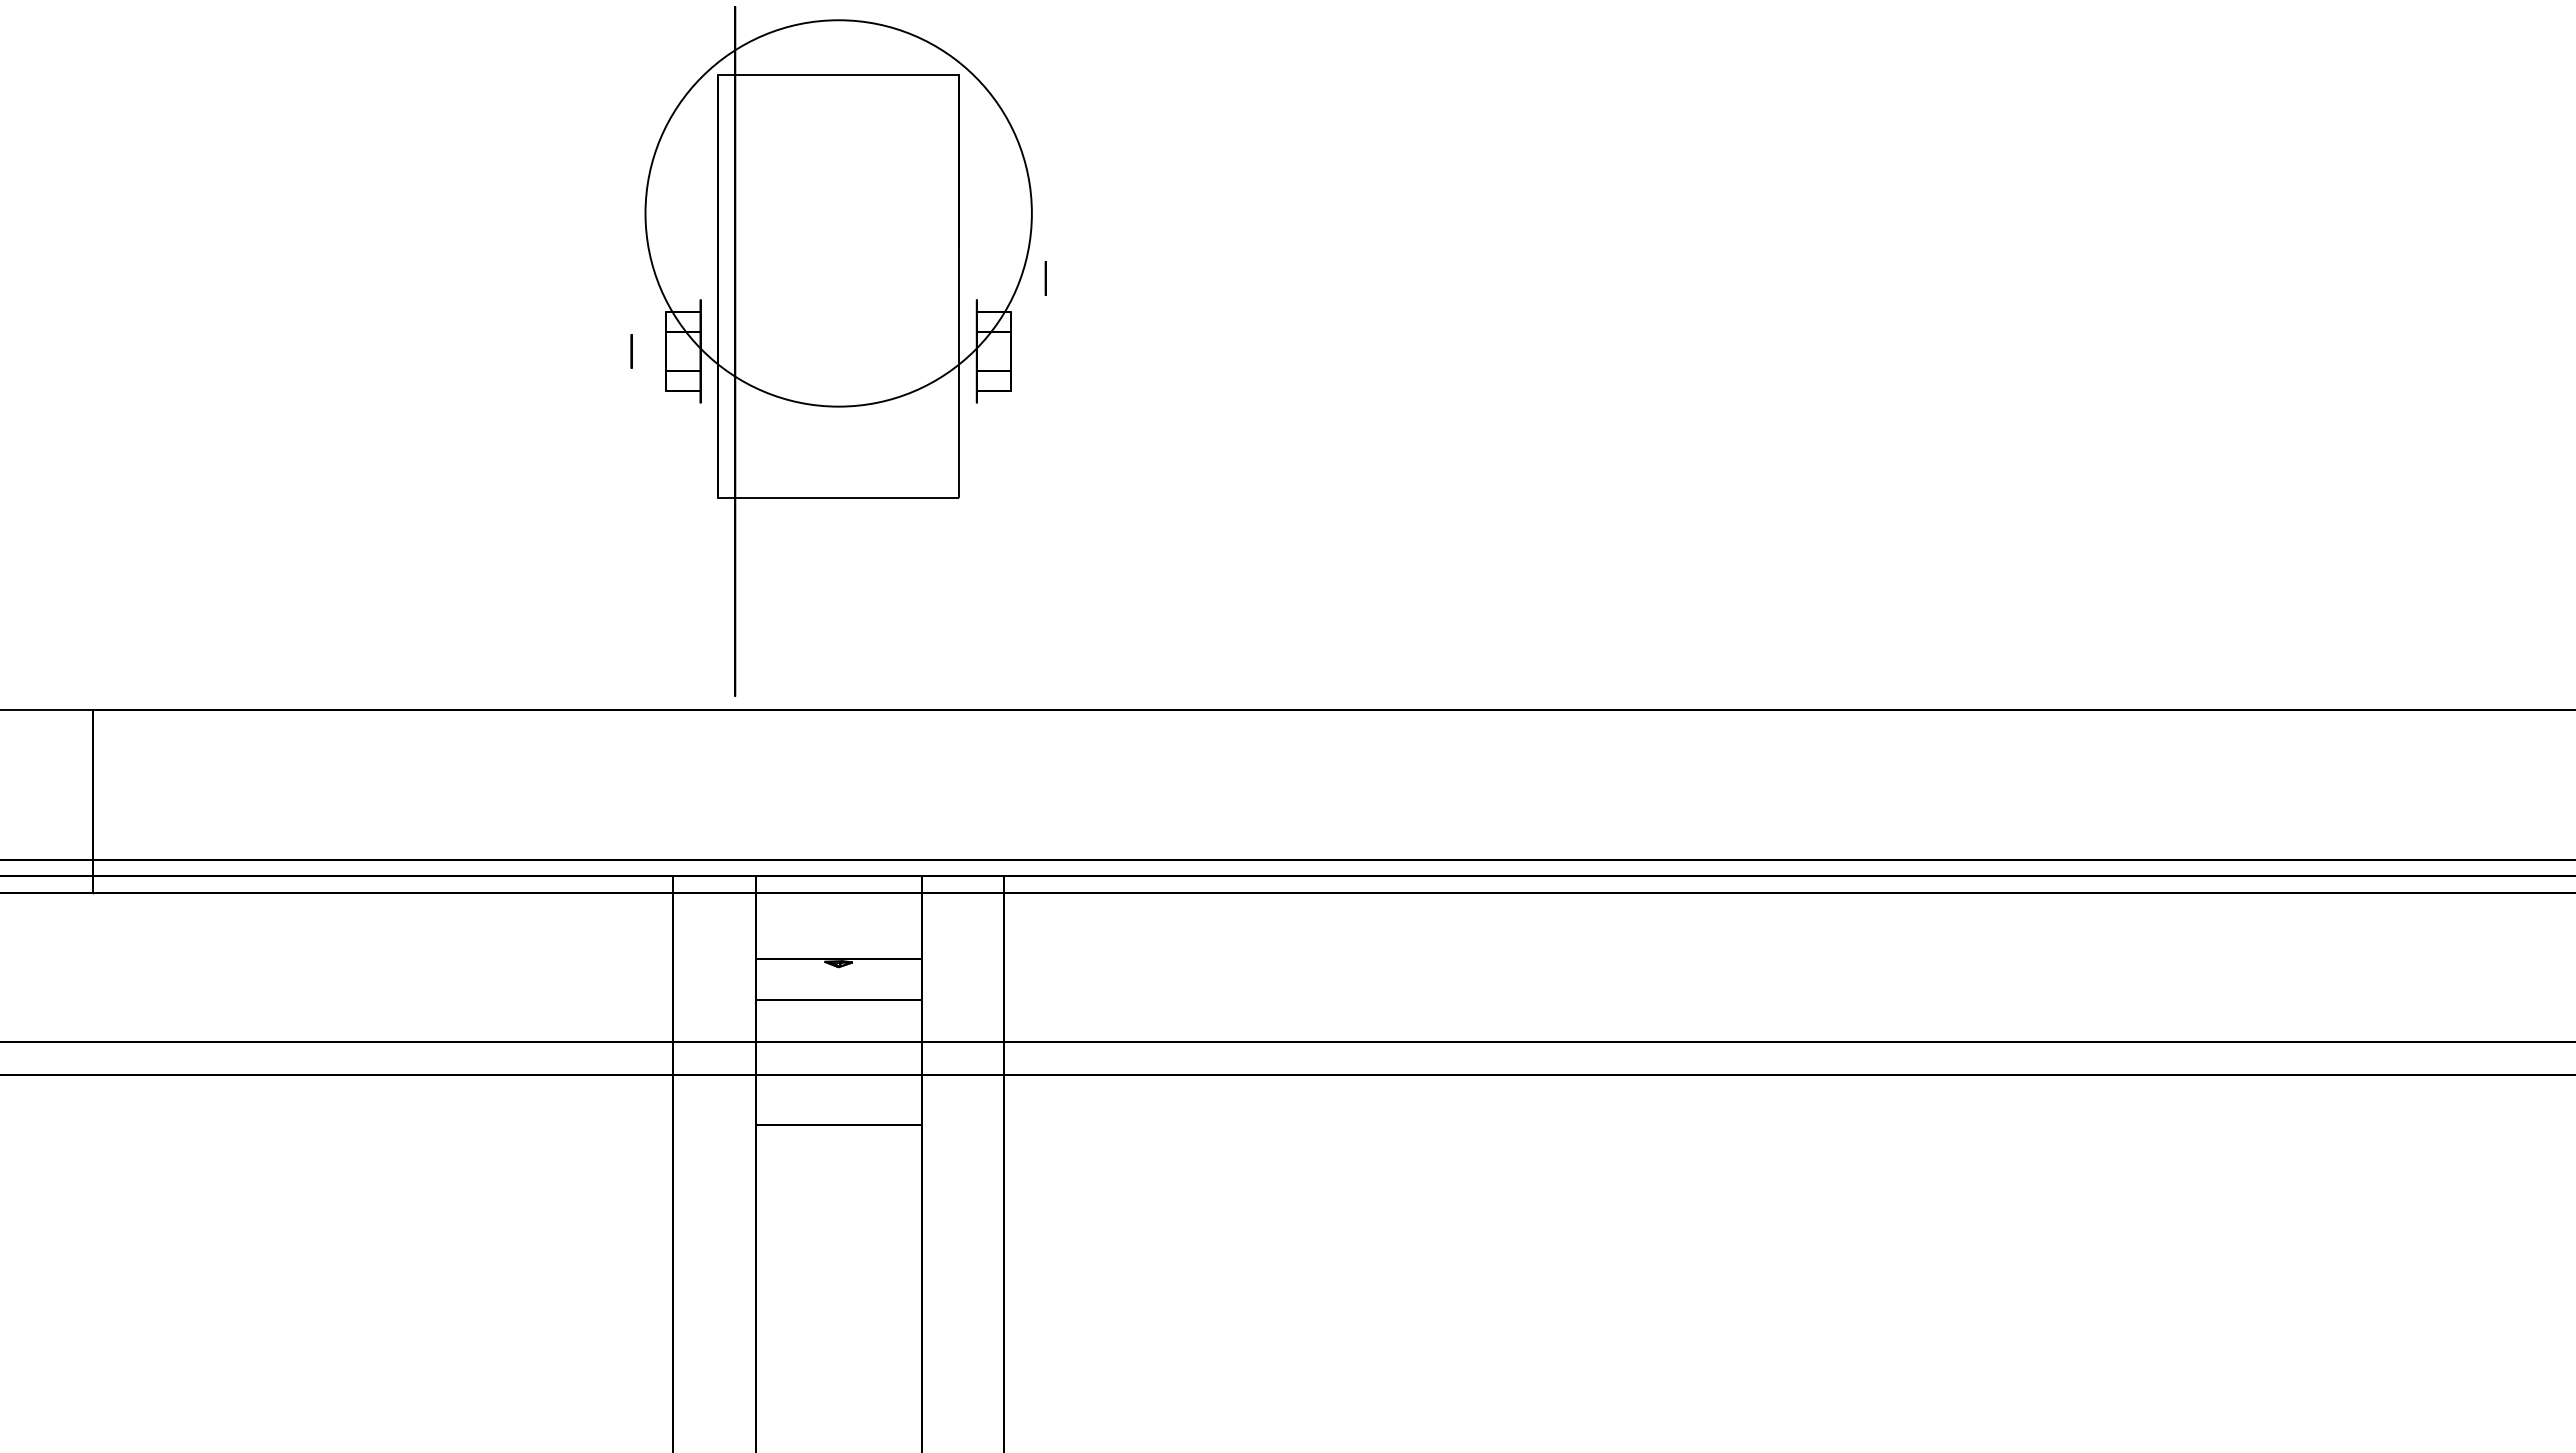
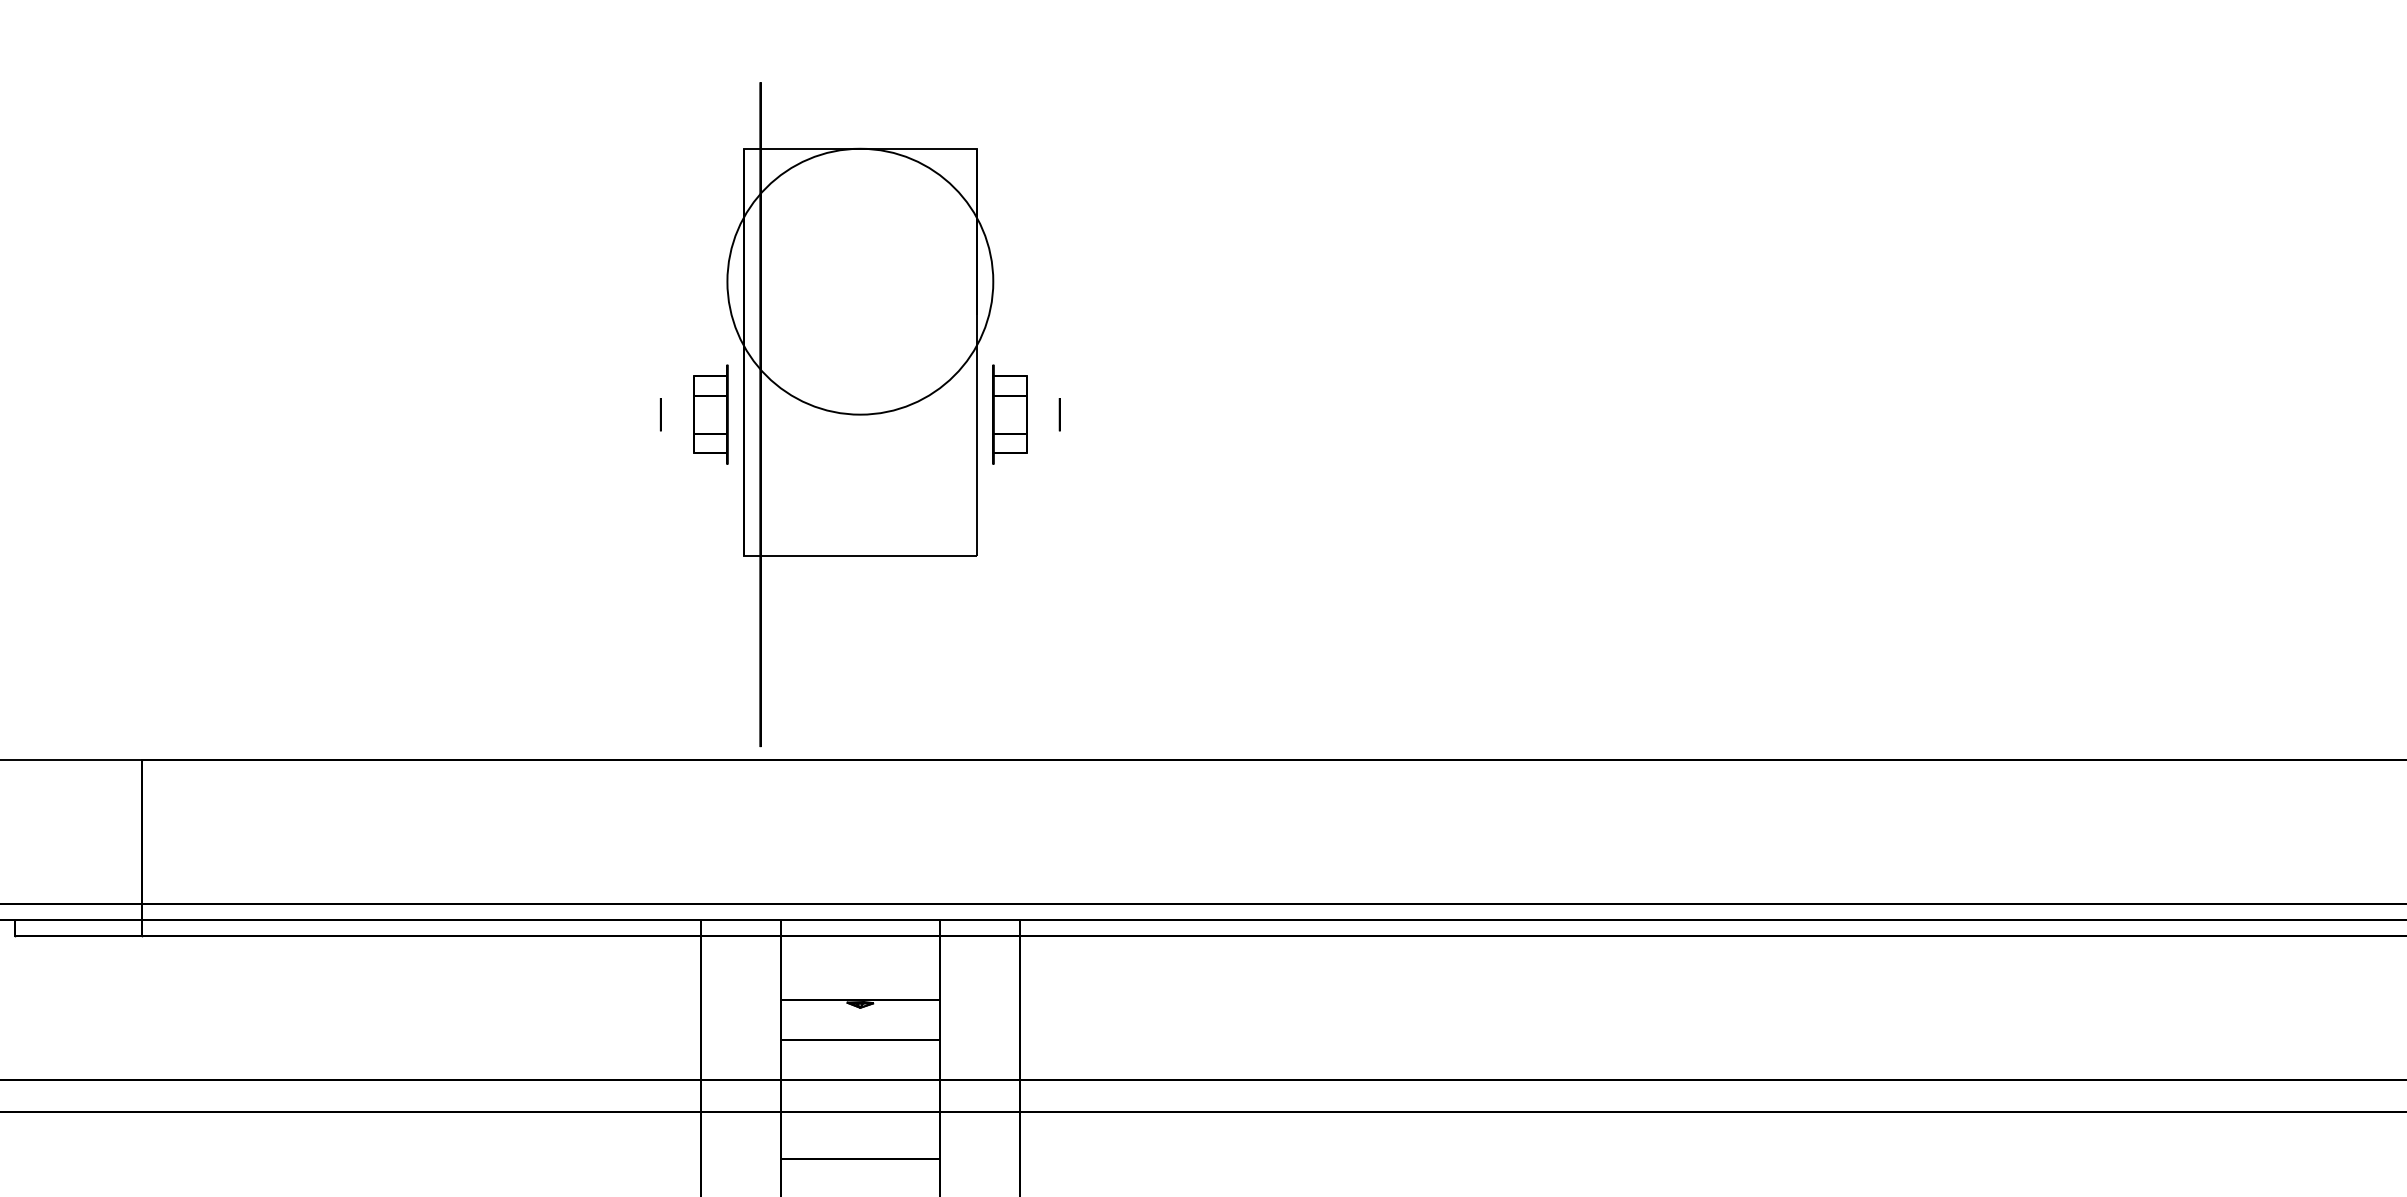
circle: (838, 213) -> (860, 281), size x0.71
circle: (1045, 278) -> (1059, 414), moved

